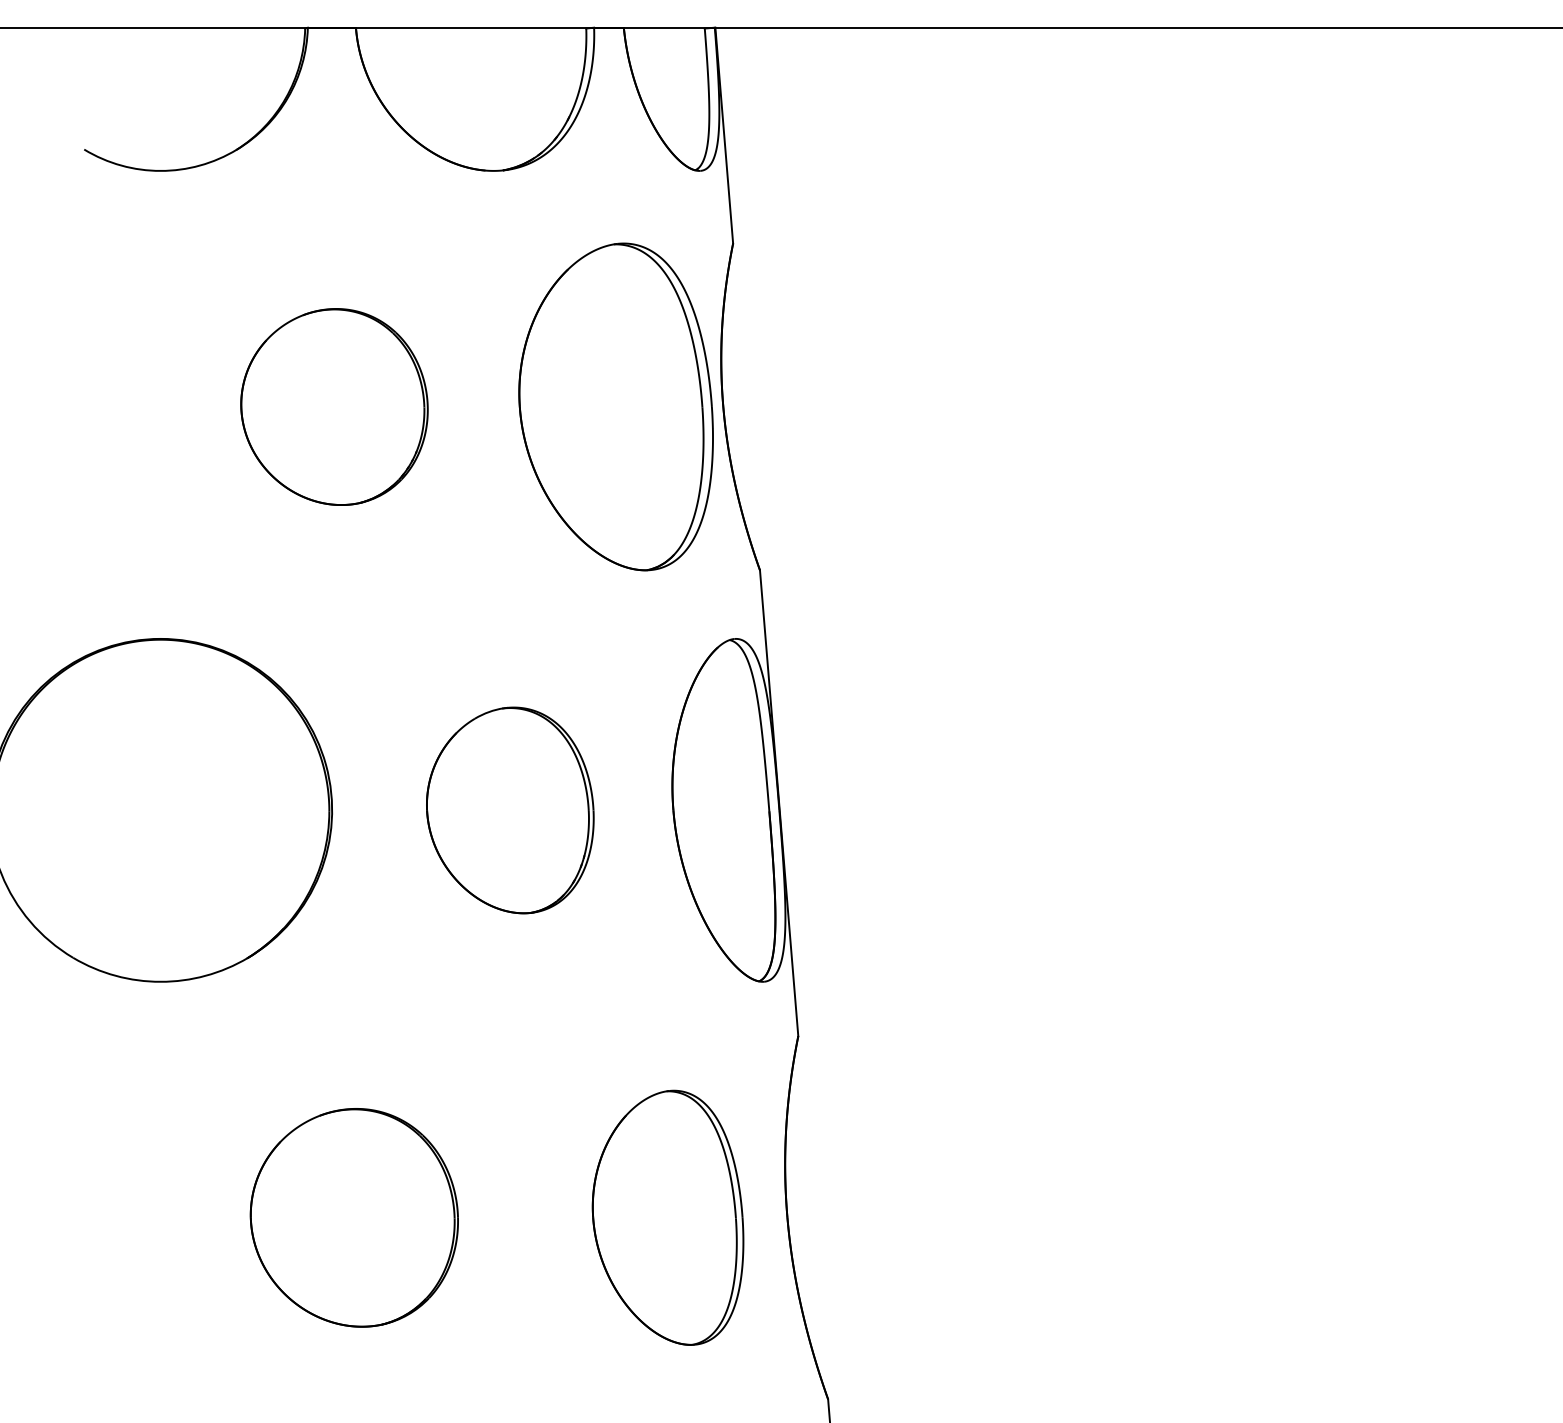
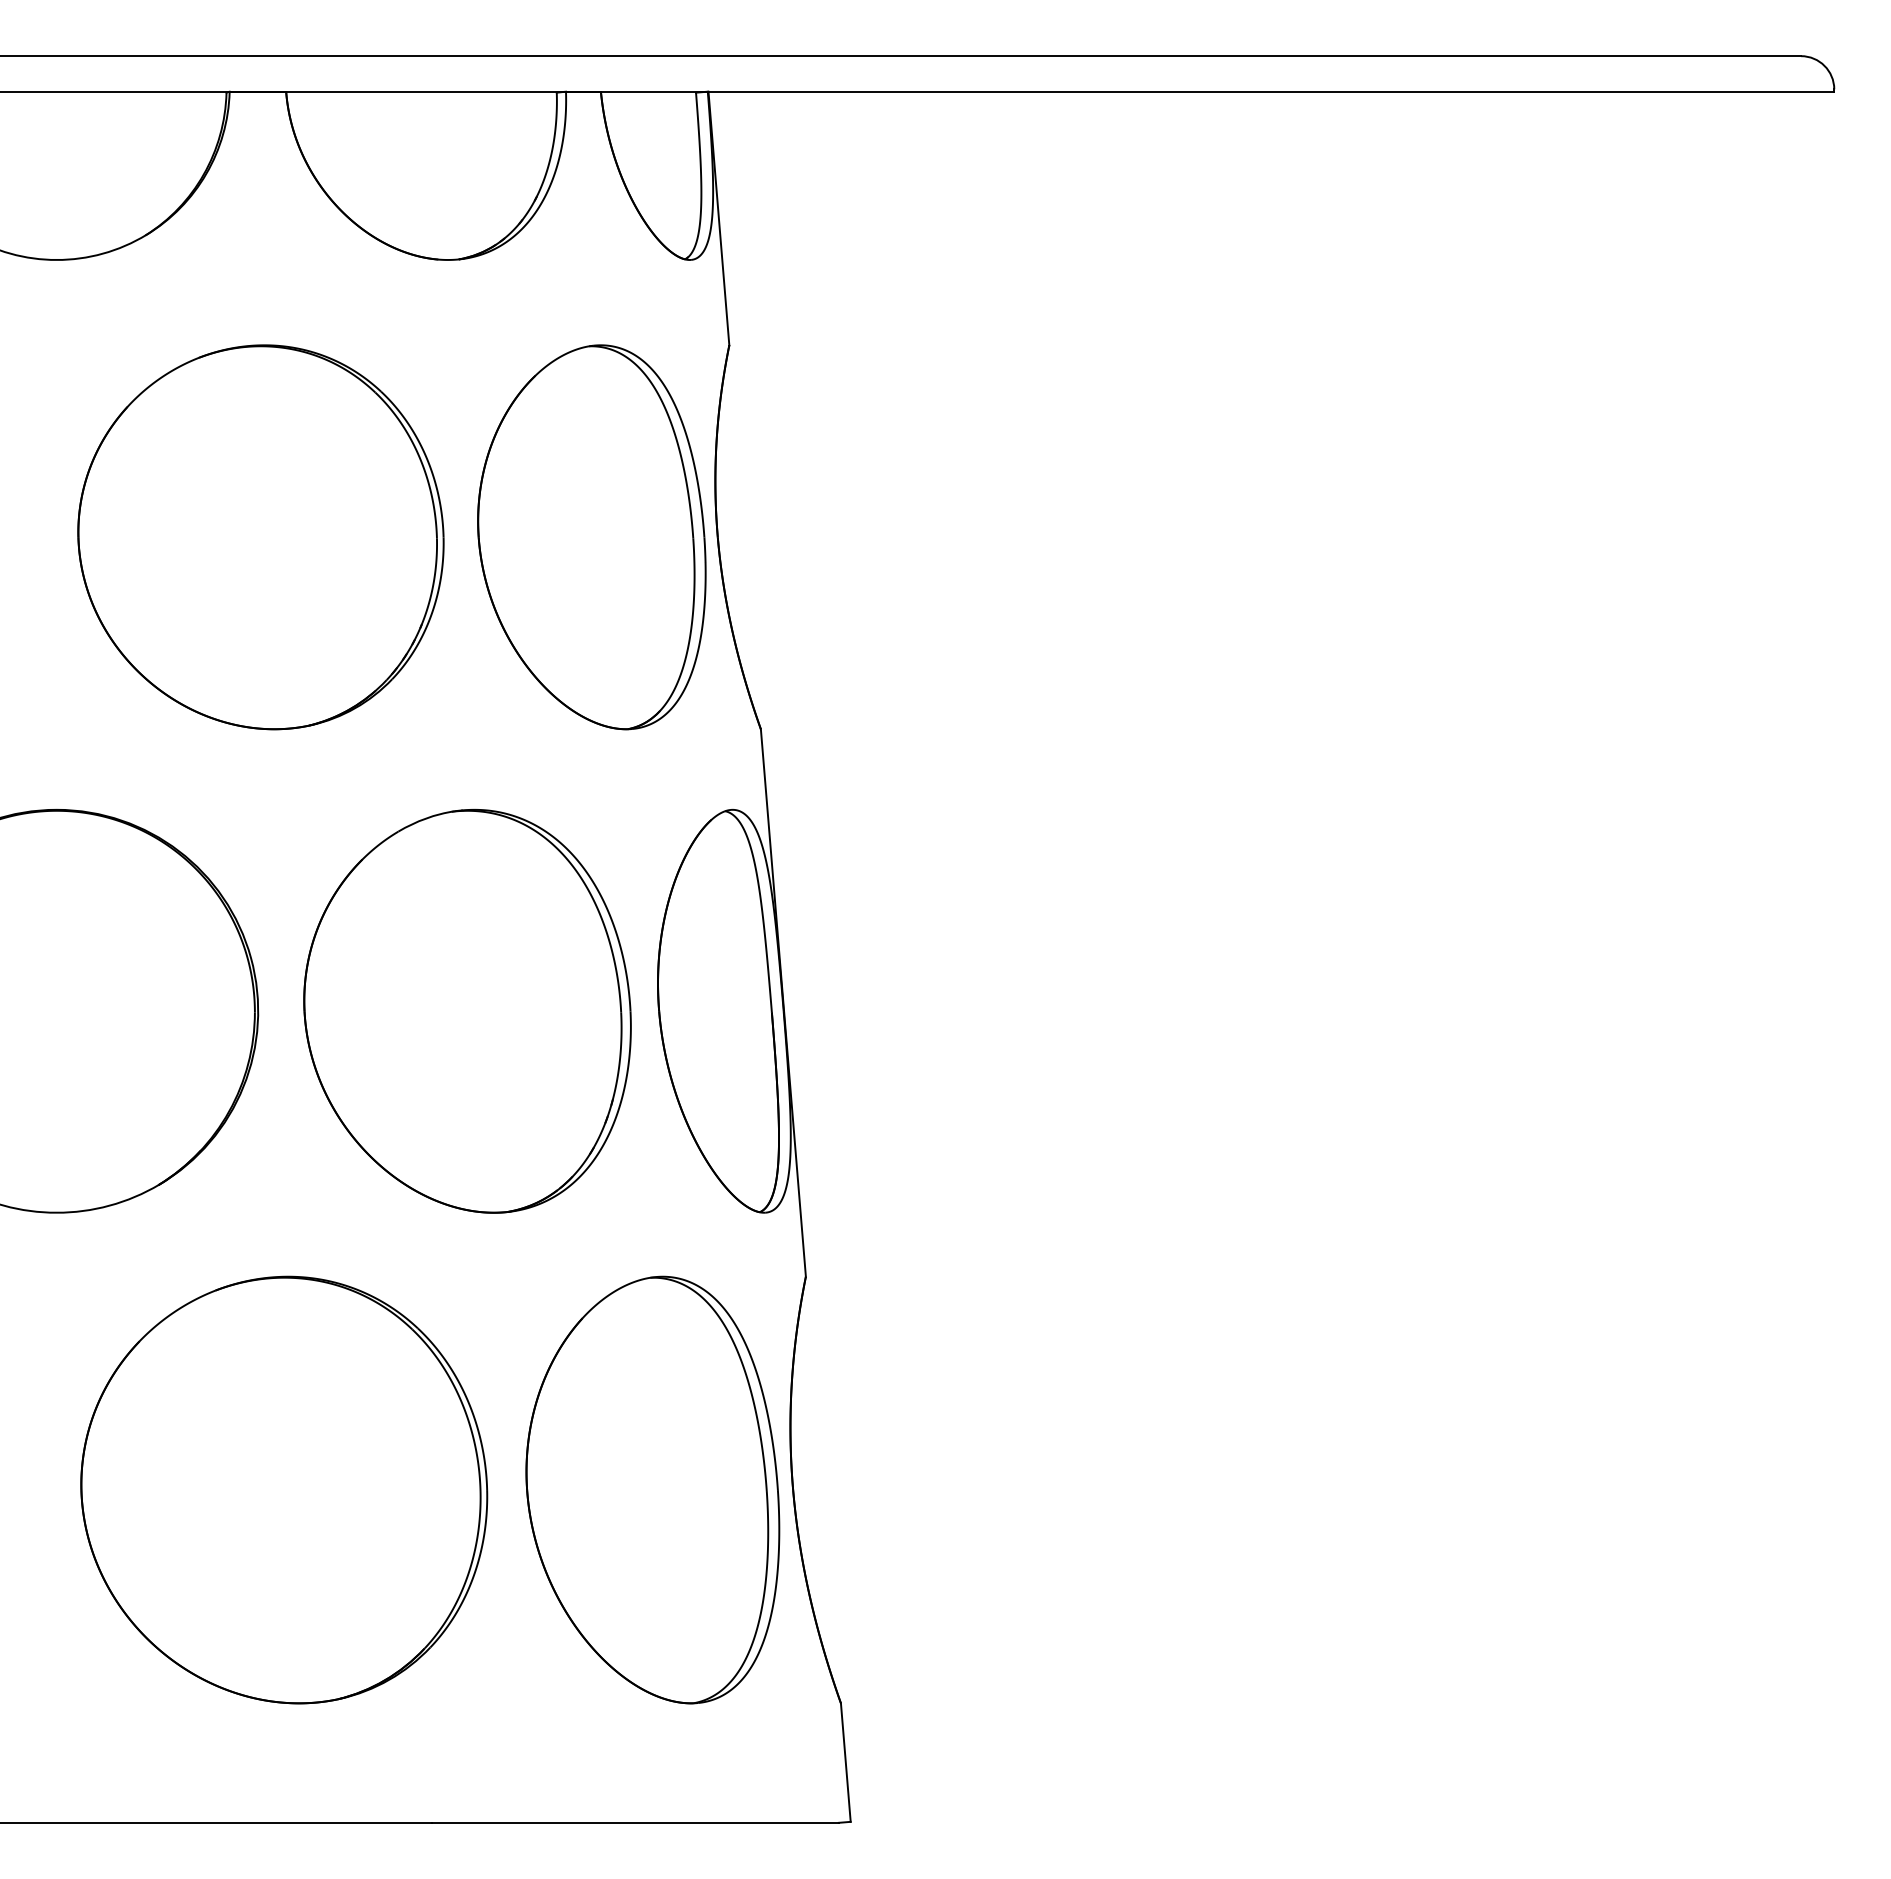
part: (334, 407) -> (260, 537), size x1.67
part: (510, 810) -> (467, 1011), size x1.67
part: (354, 1217) -> (284, 1489), size x1.67
part: (667, 1217) -> (652, 1489), size x1.43

